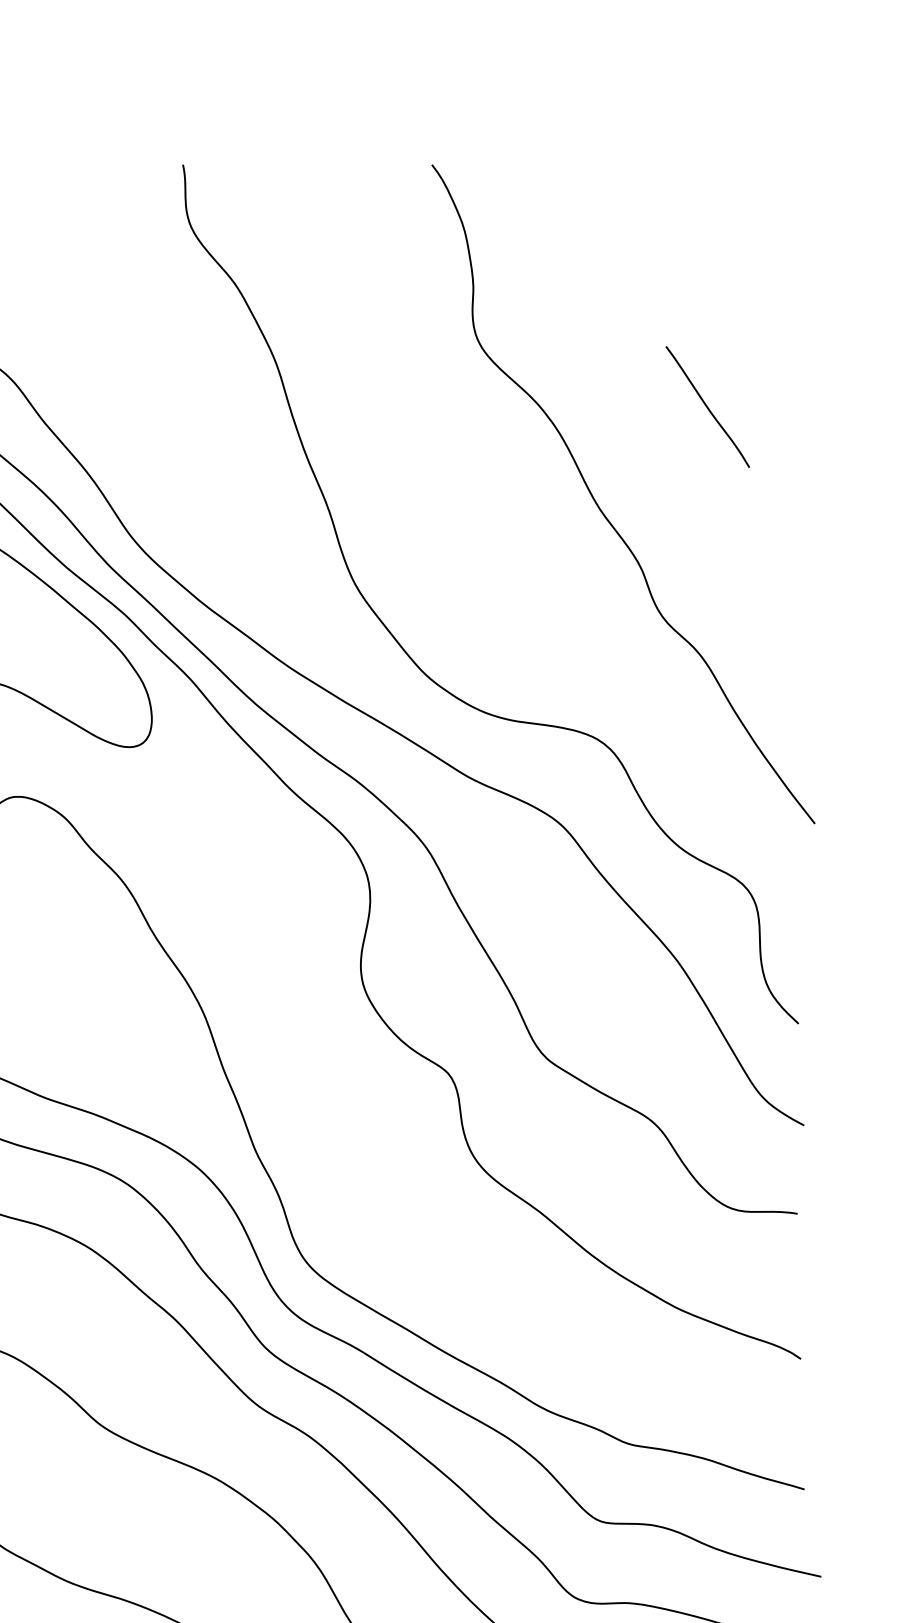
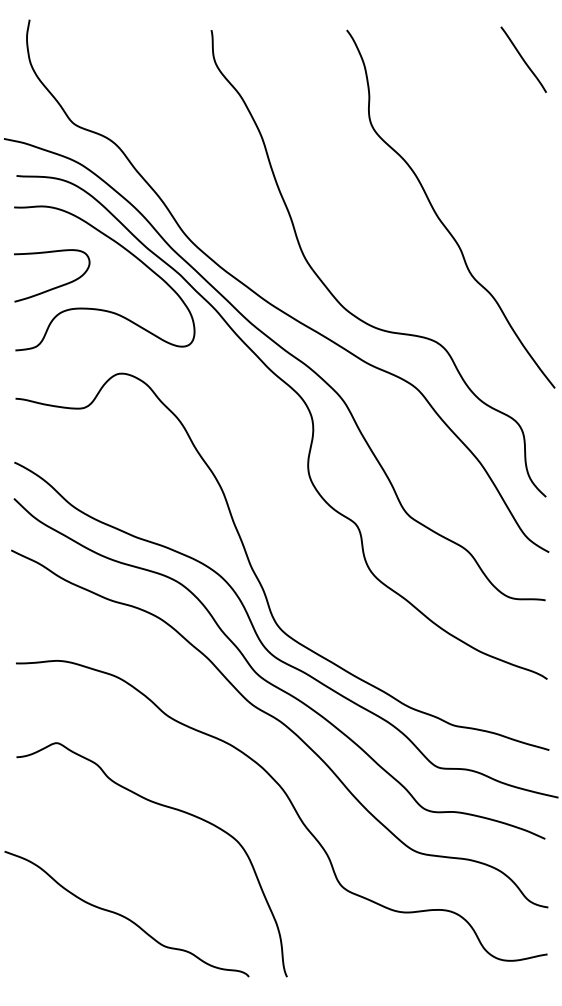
line: (707, 406) -> (523, 59), moved

